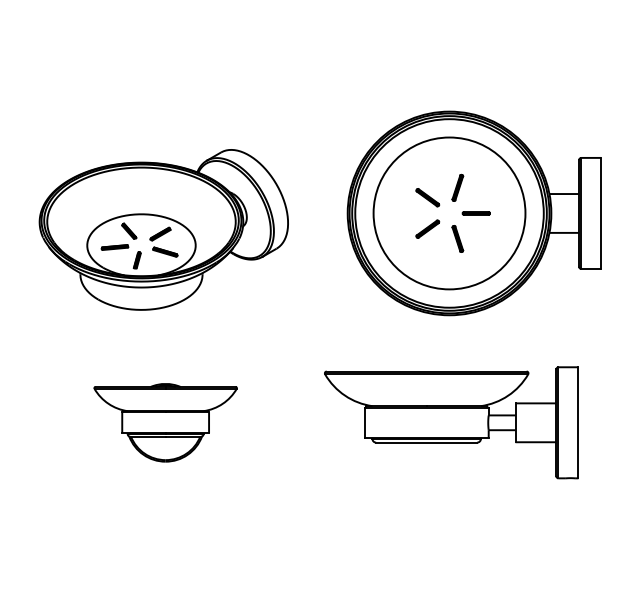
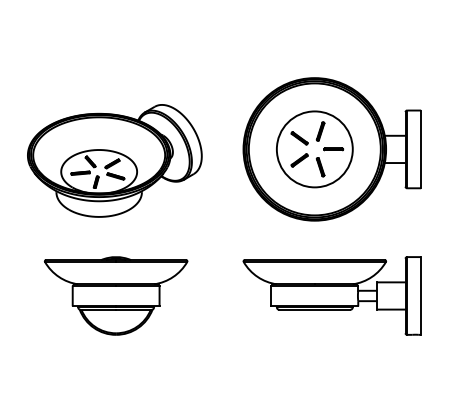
circle: (449, 213) -> (314, 149), size x0.71
part: (164, 422) -> (115, 295), size x1.43
part: (450, 422) -> (331, 295), moved

